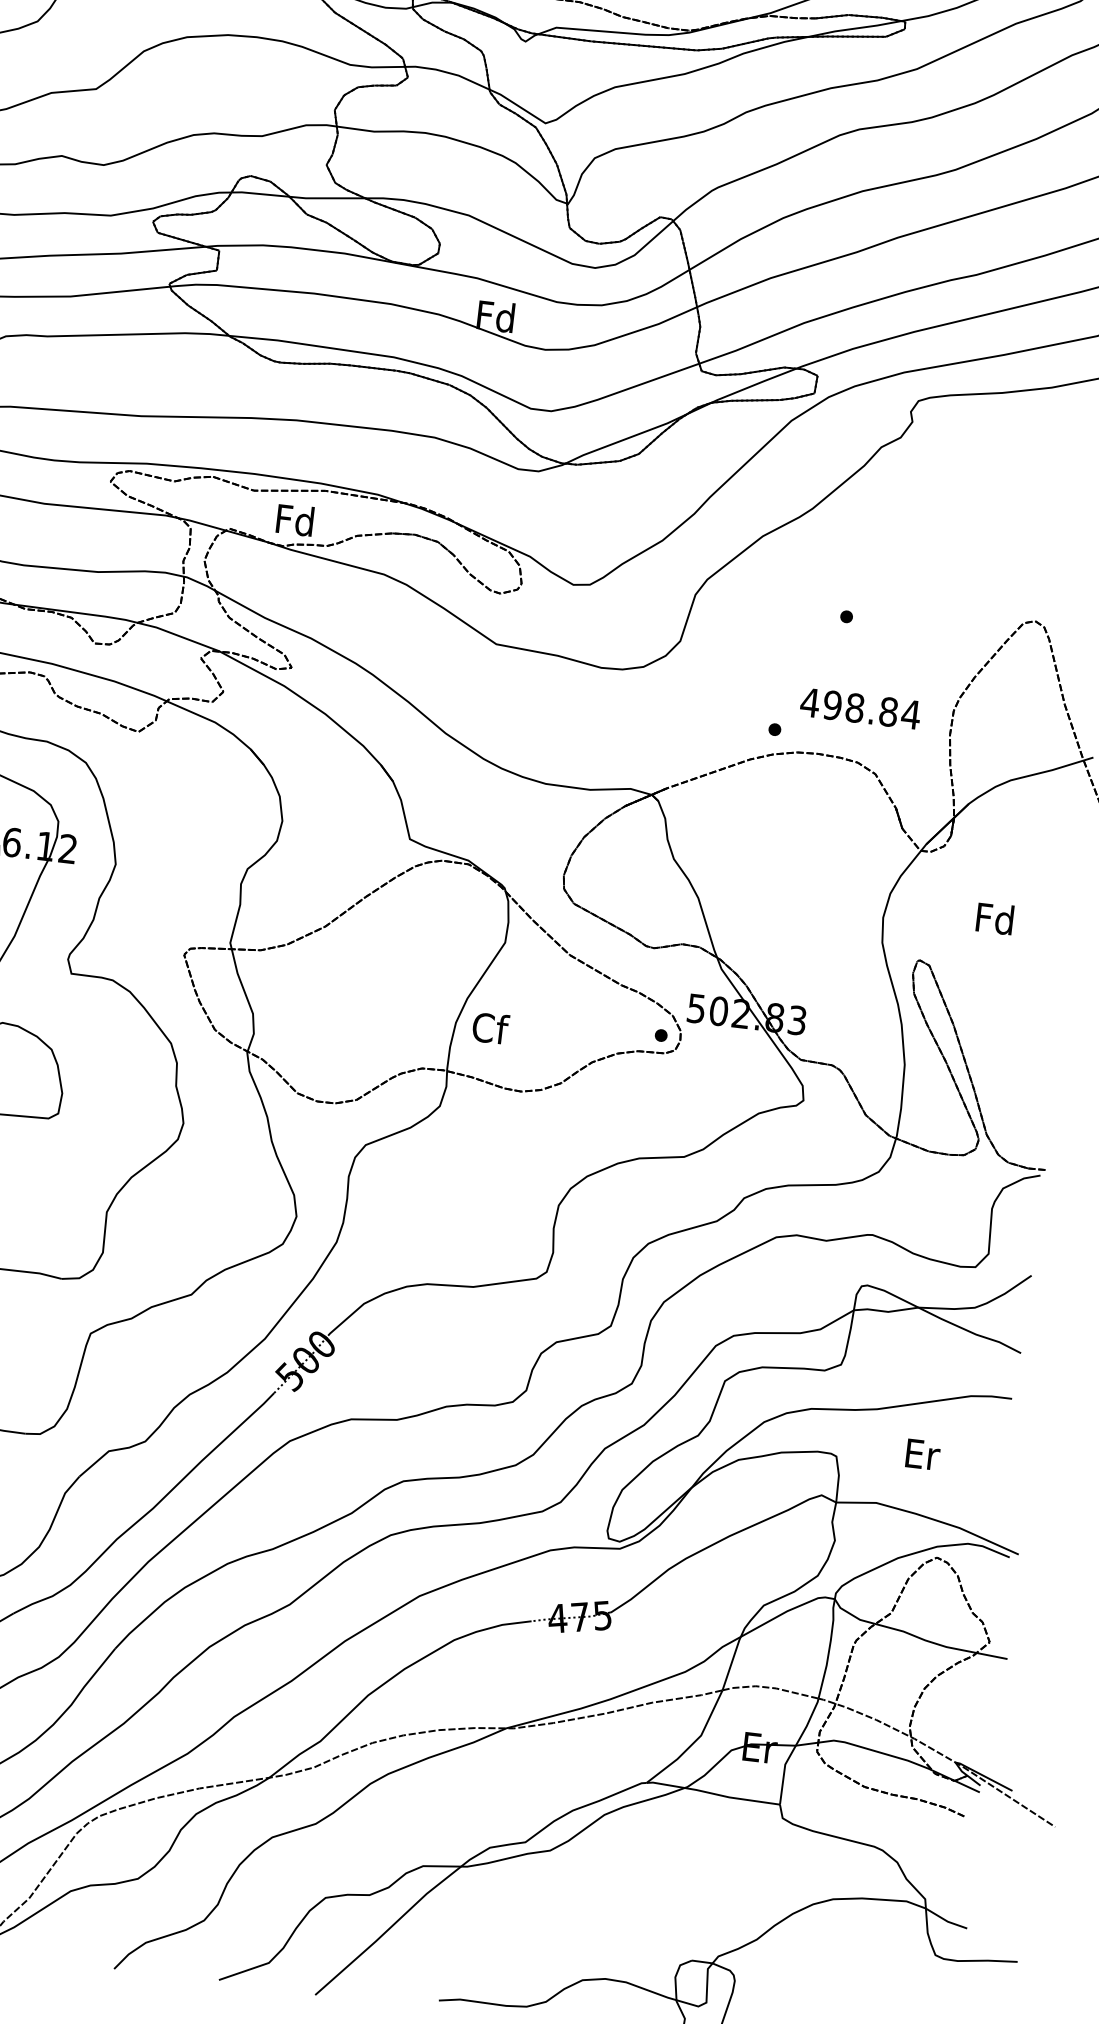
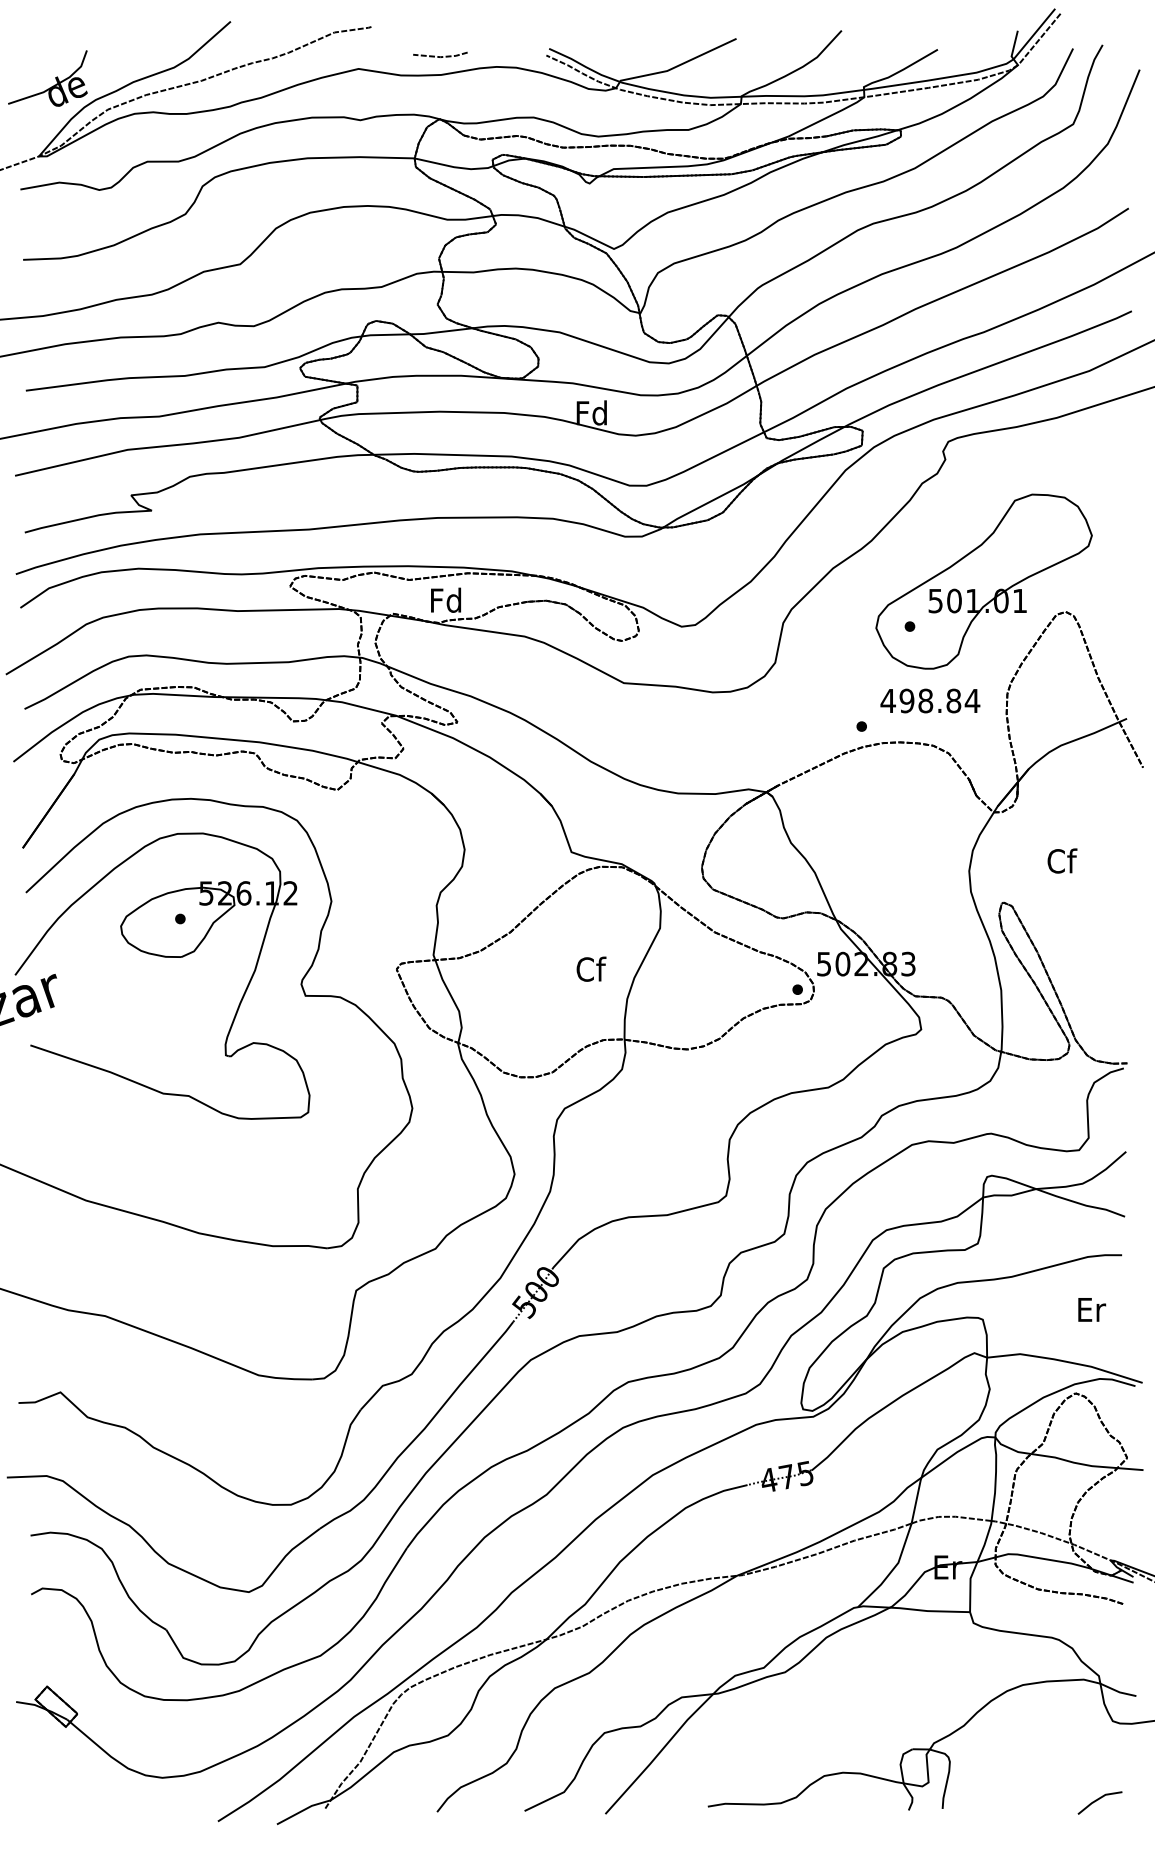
part: (940, 573) -> (983, 581), added
text: (995, 918) -> (1061, 860), Fd -> Cf
text: (490, 1027) -> (591, 968), moved
text: (923, 1454) -> (1092, 1309), moved

